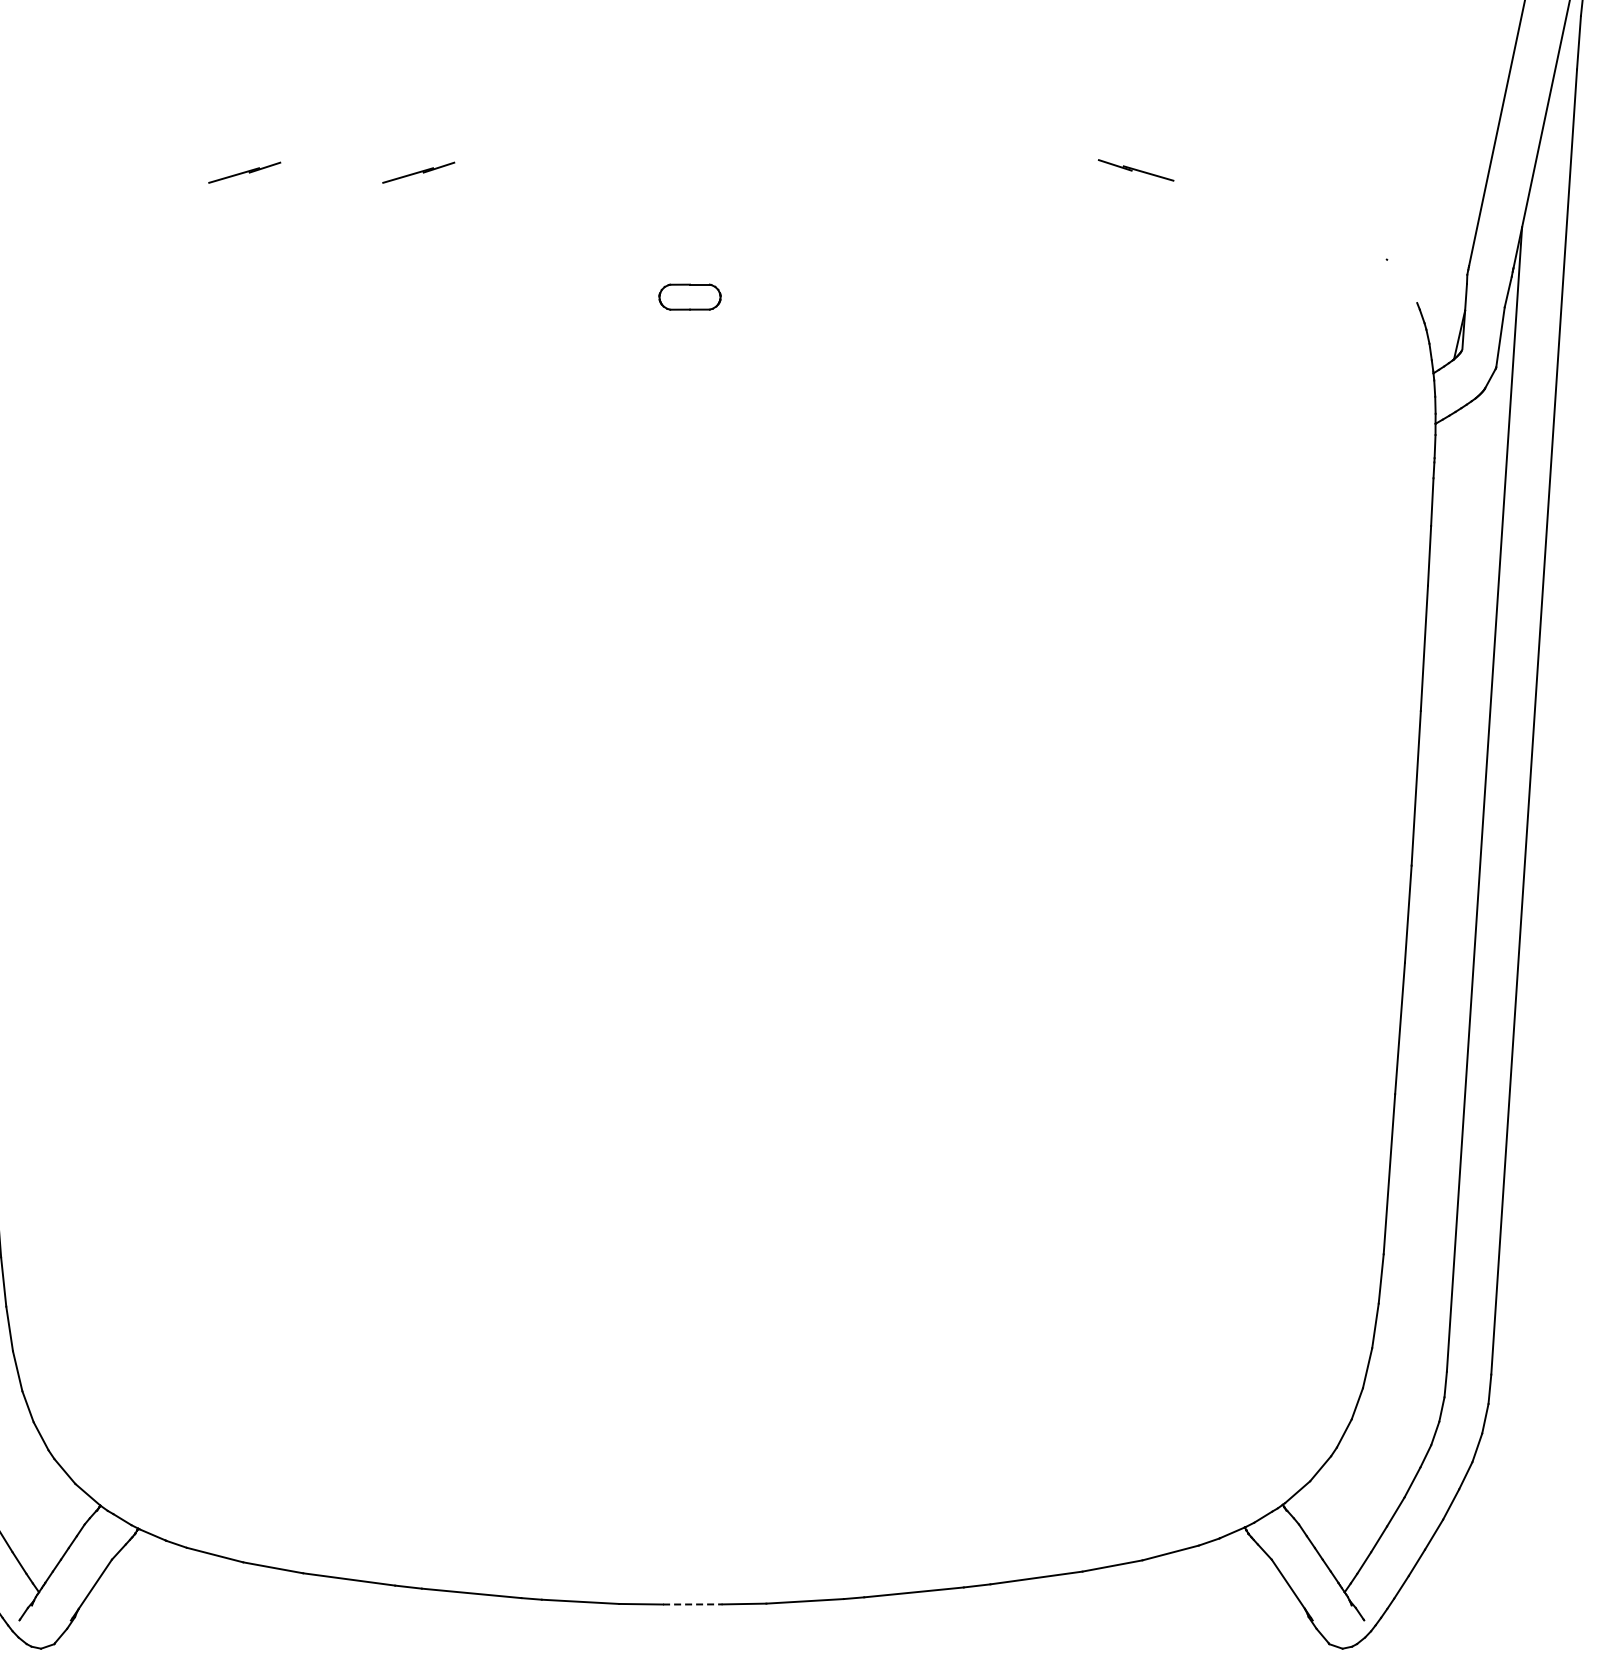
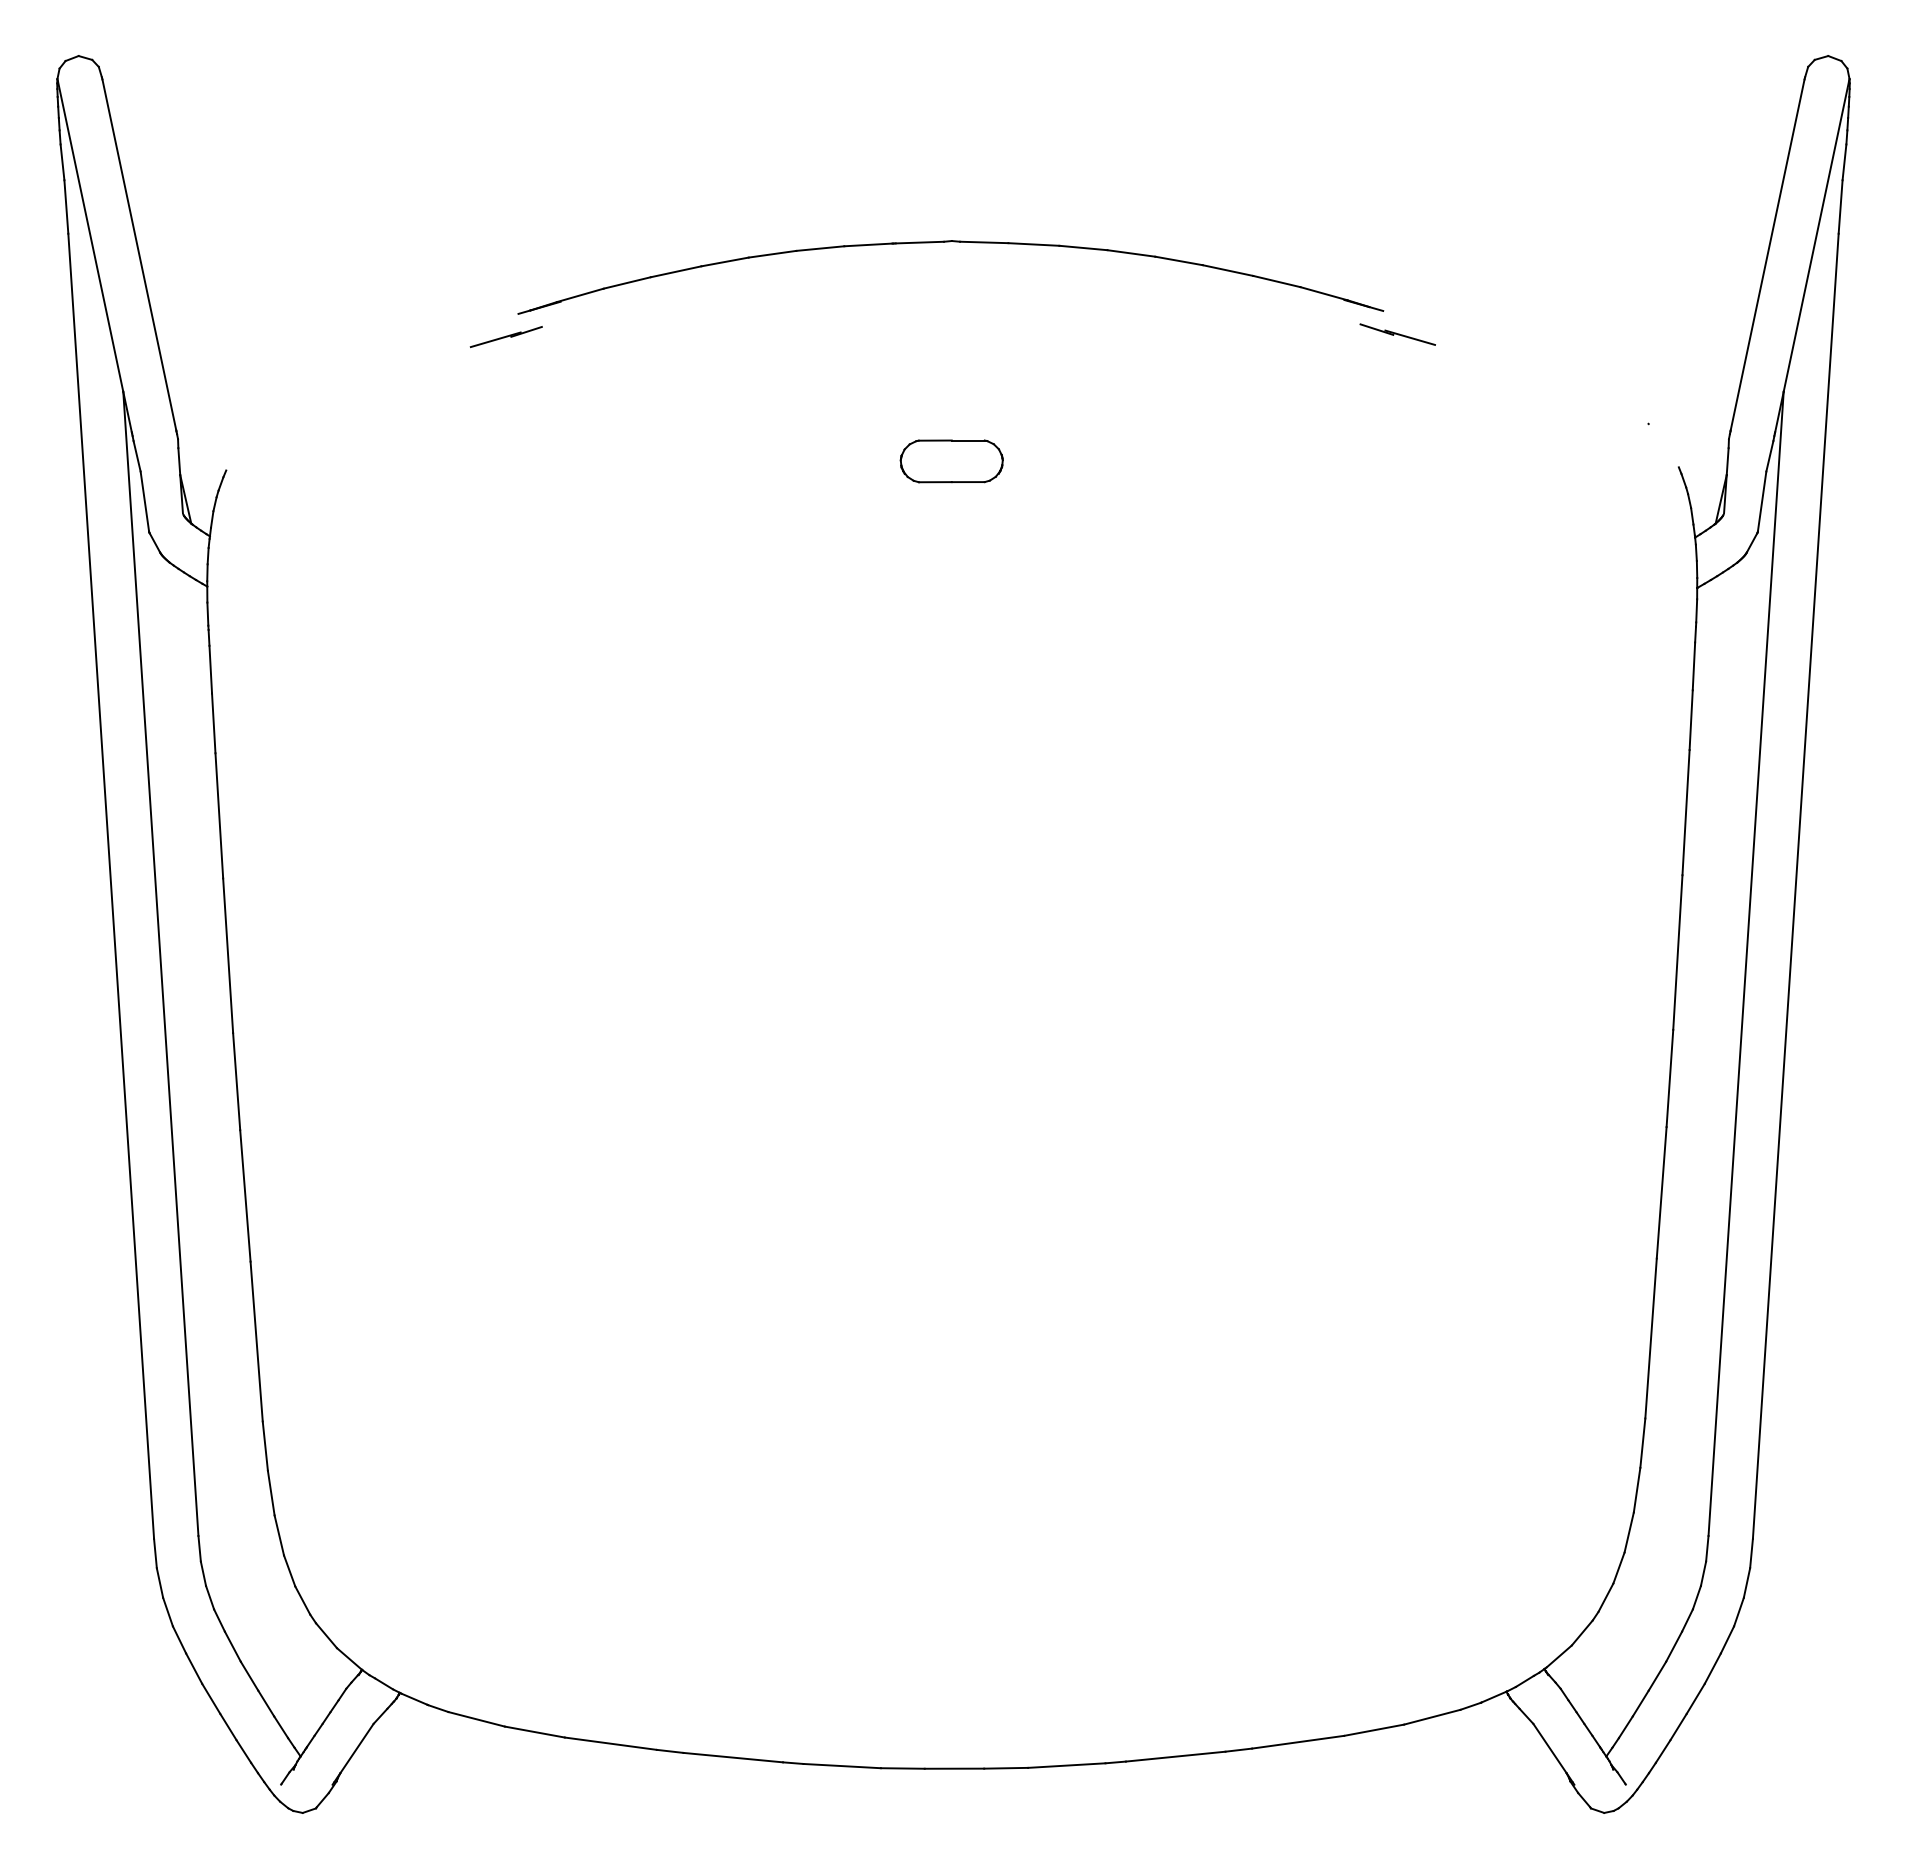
part: (687, 78) -> (949, 242), added
part: (417, 173) -> (679, 337), removed
part: (689, 297) -> (951, 461), size x1.67
line: (692, 1604) -> (954, 1768), dashed -> solid

